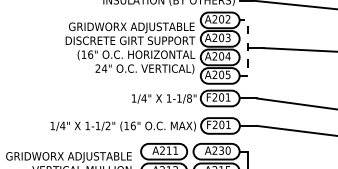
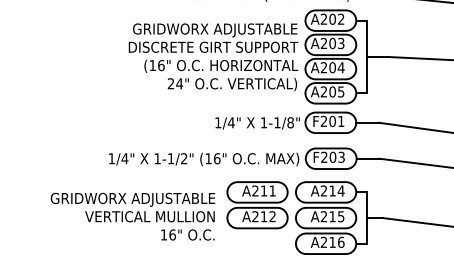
line: (248, 47) -> (367, 56), dashed -> solid
text: (228, 124) -> (341, 156), F201 -> F203
text: (224, 150) -> (336, 190), A230 -> A214

